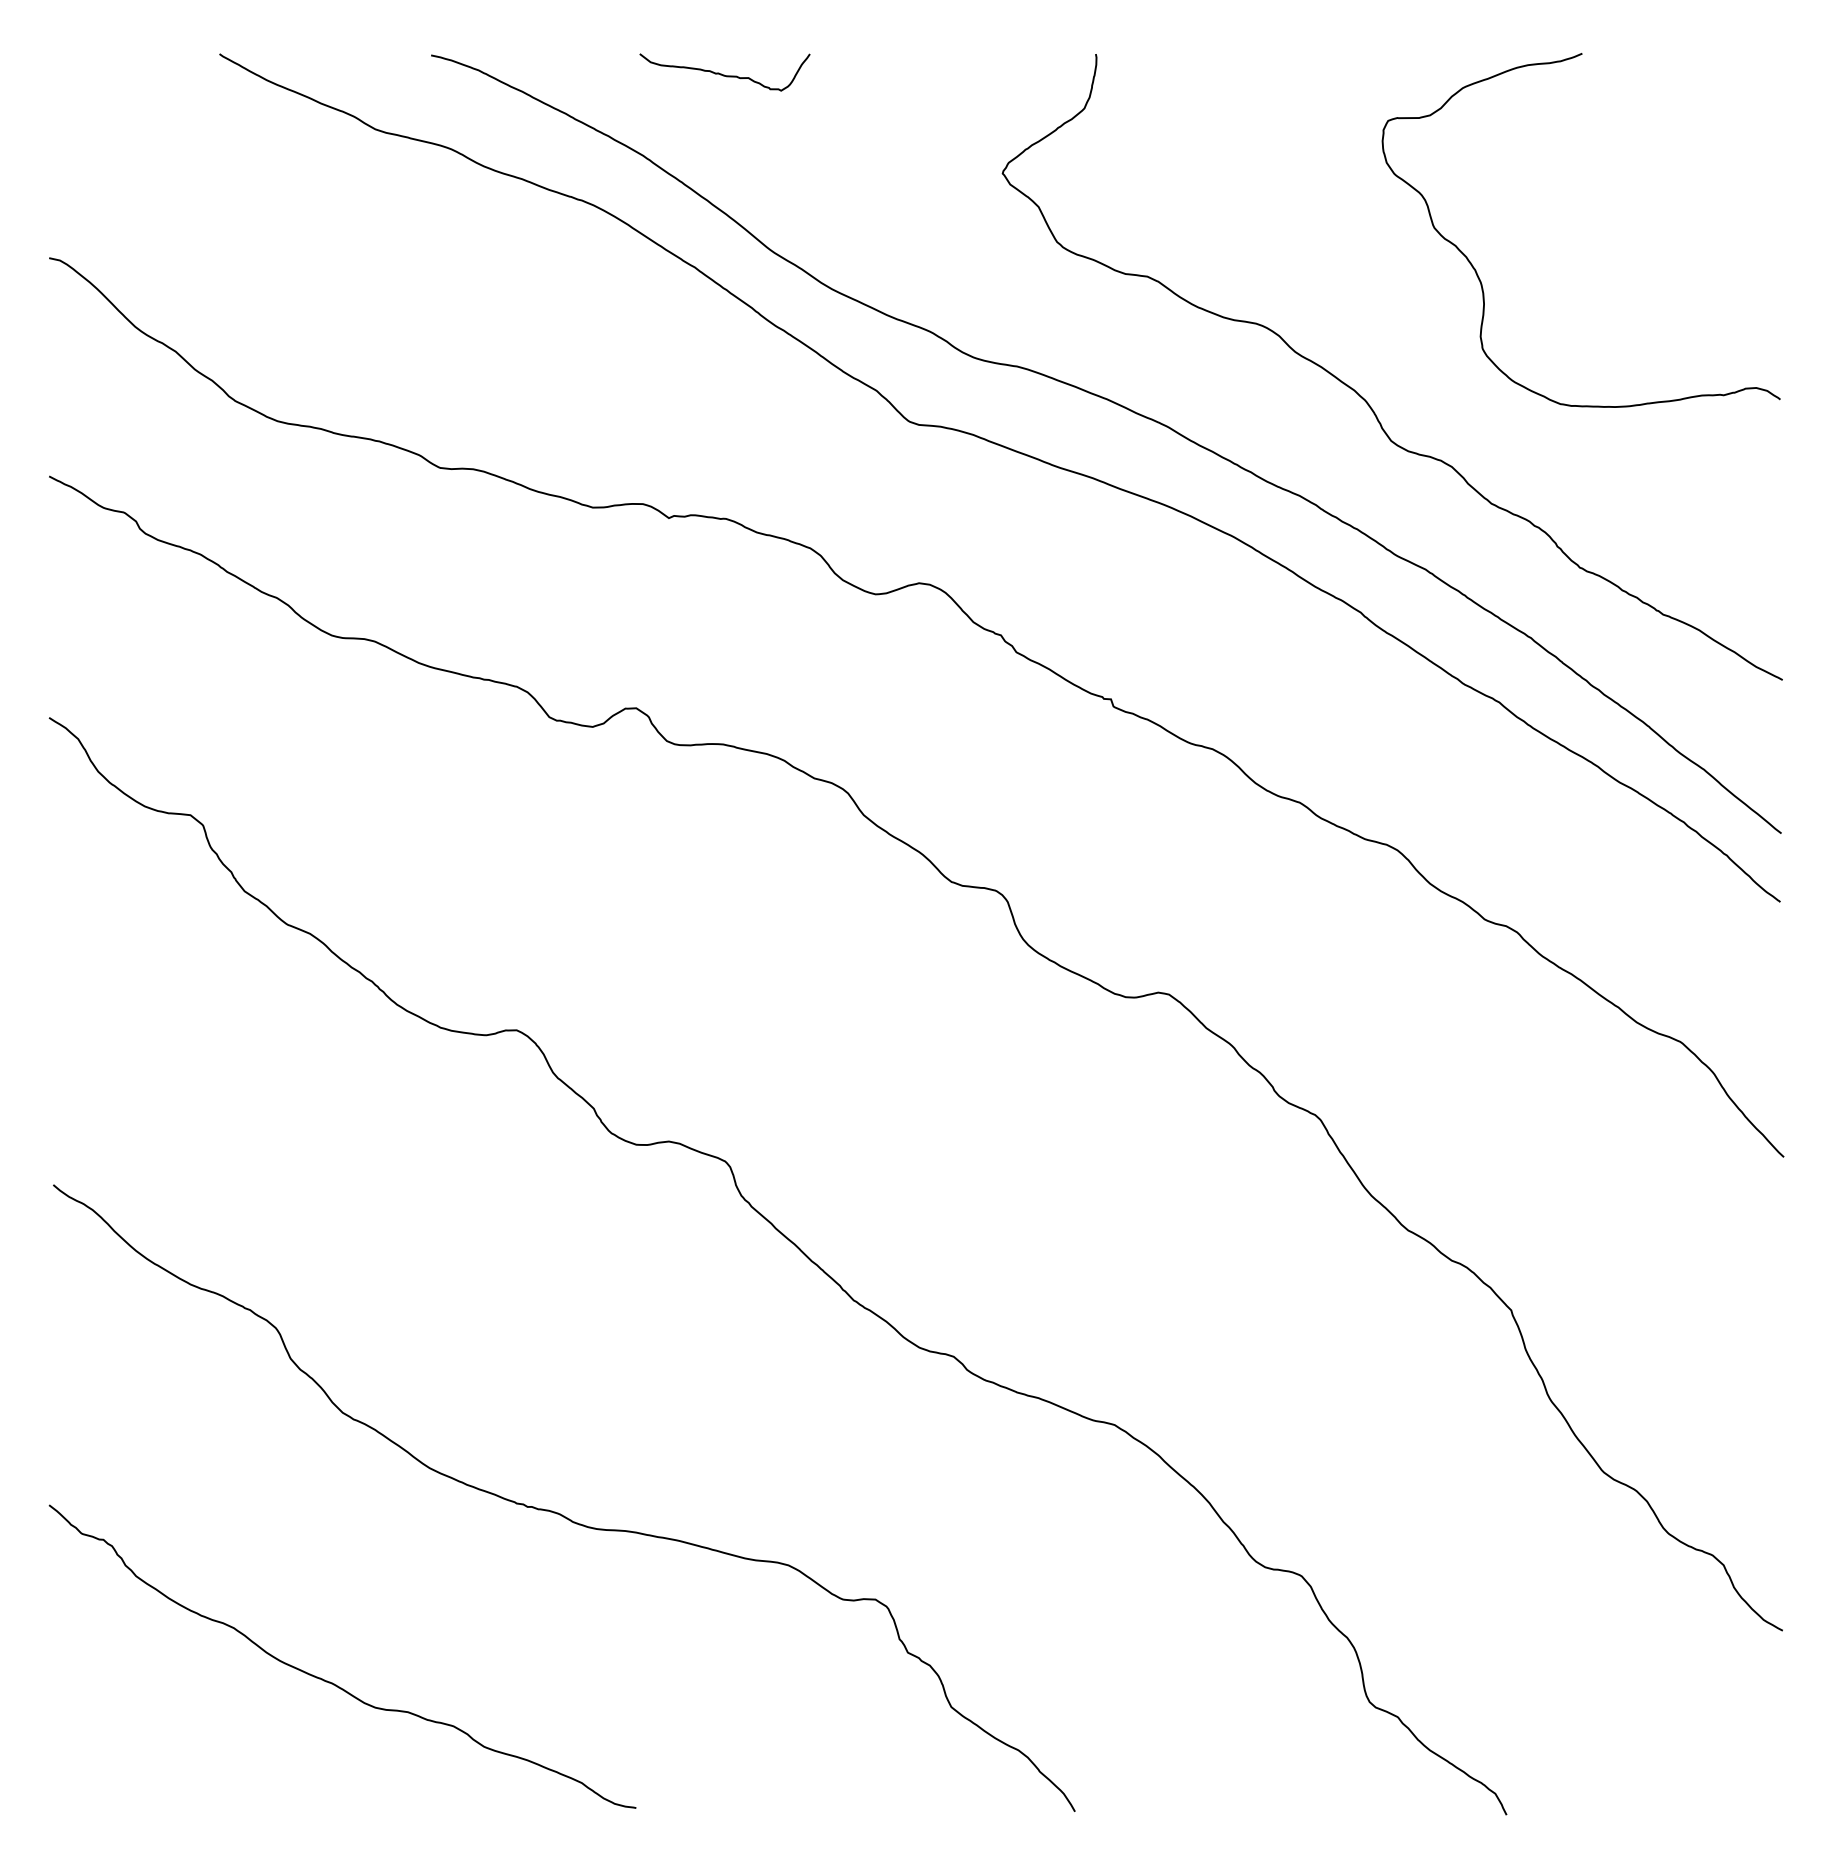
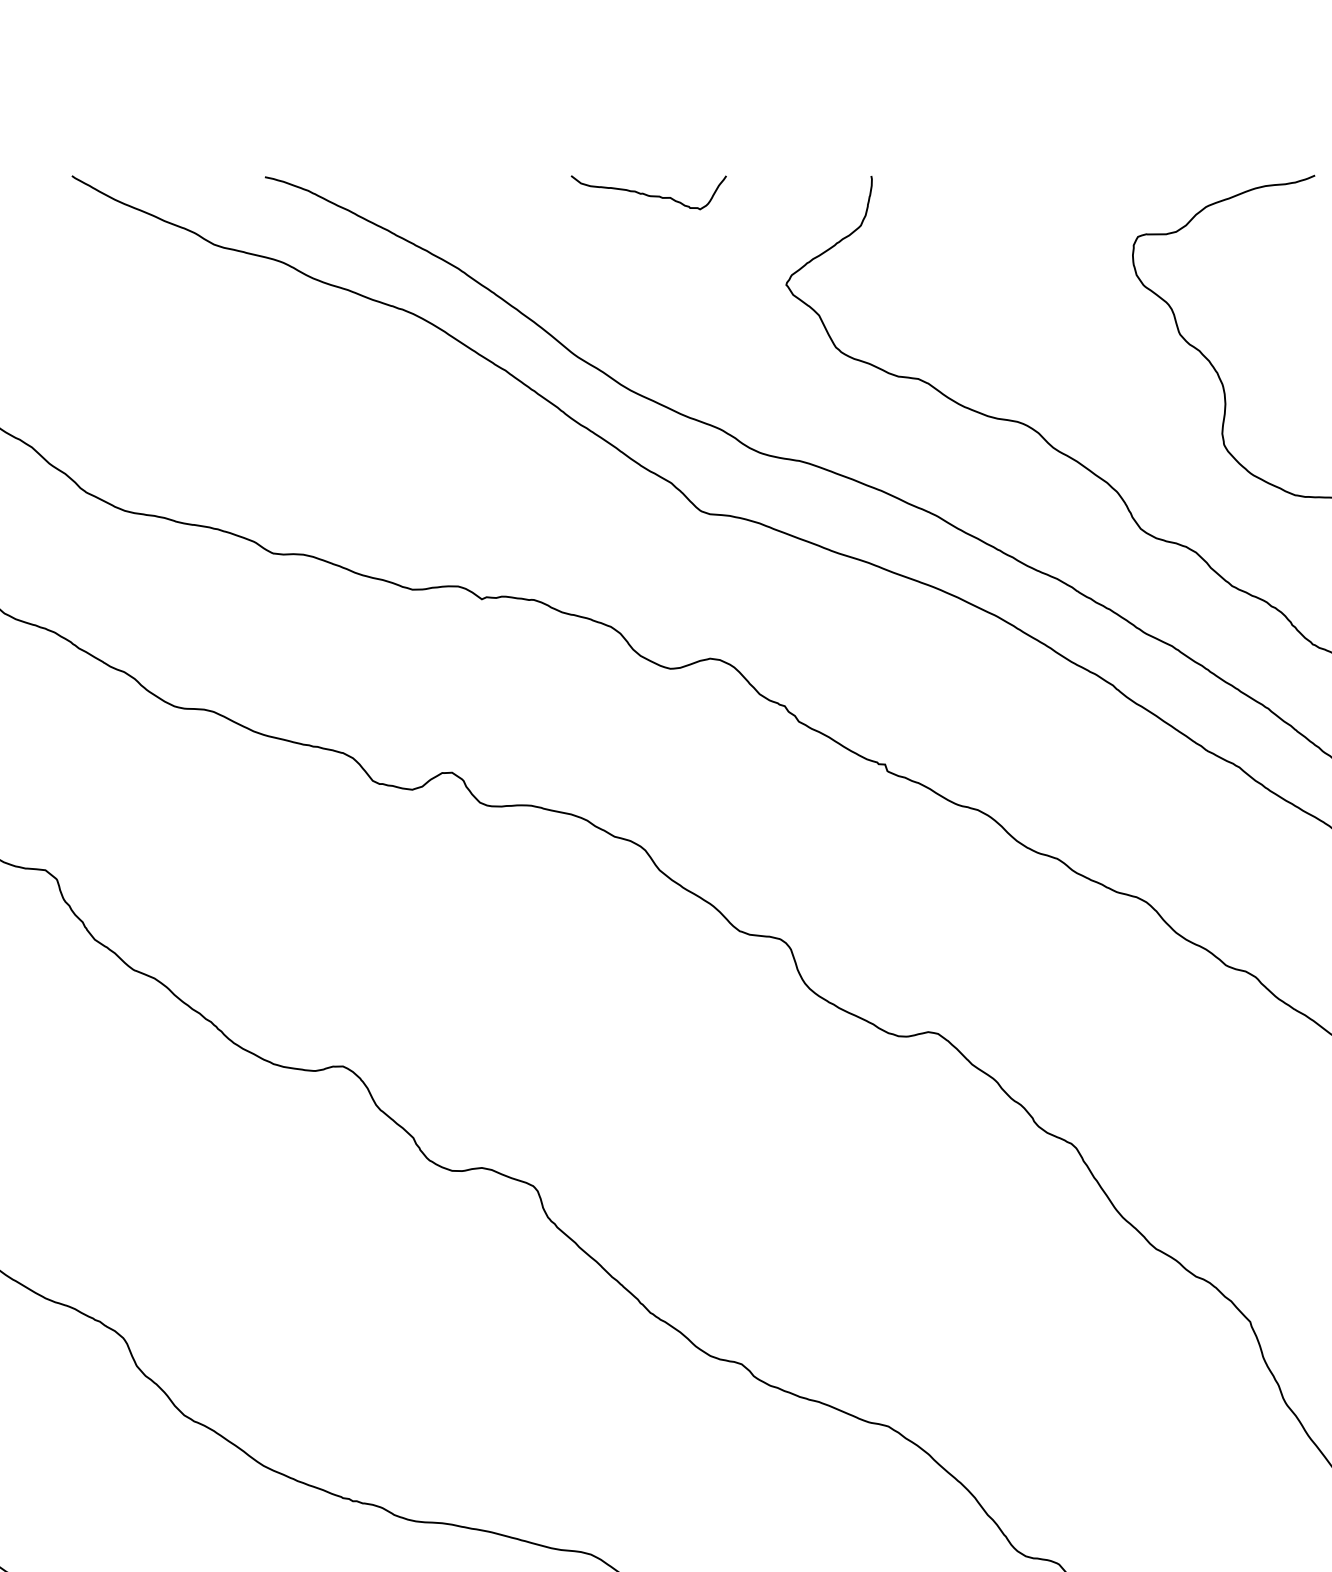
curve: (724, 74) -> (648, 194), moved

